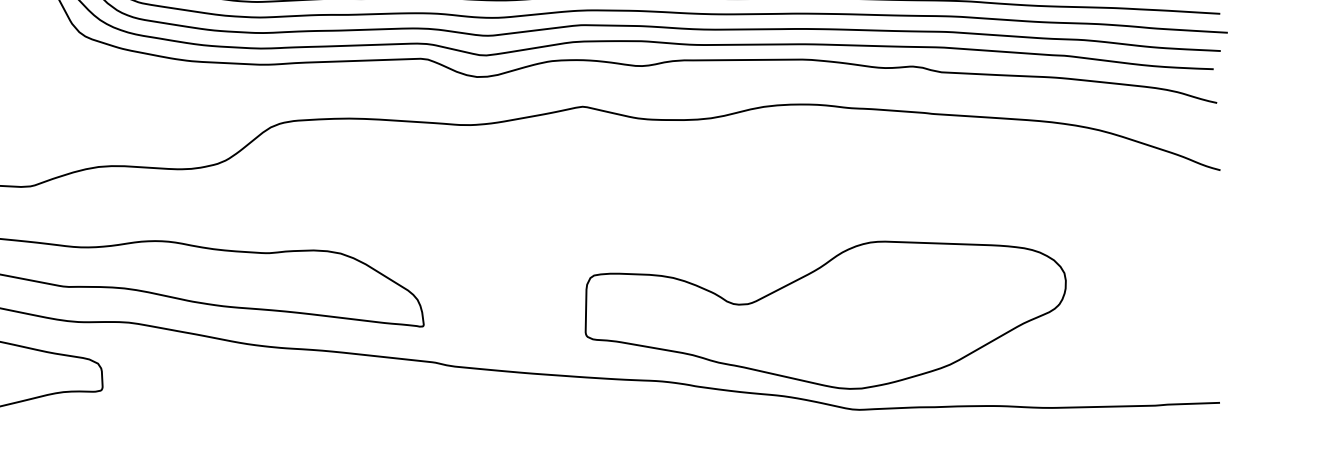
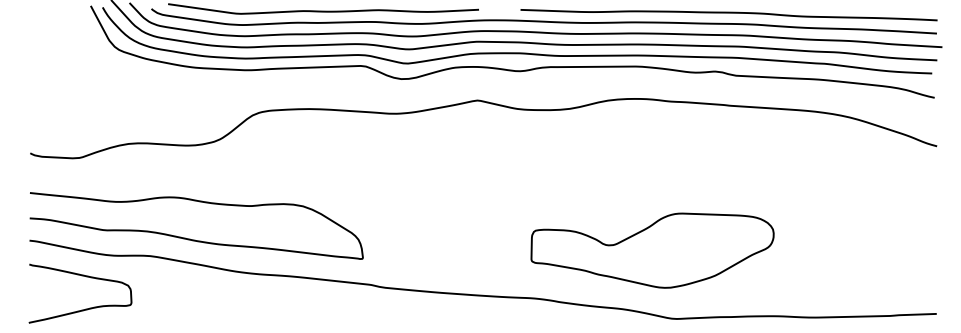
part: (825, 314) -> (652, 250), size x0.7

